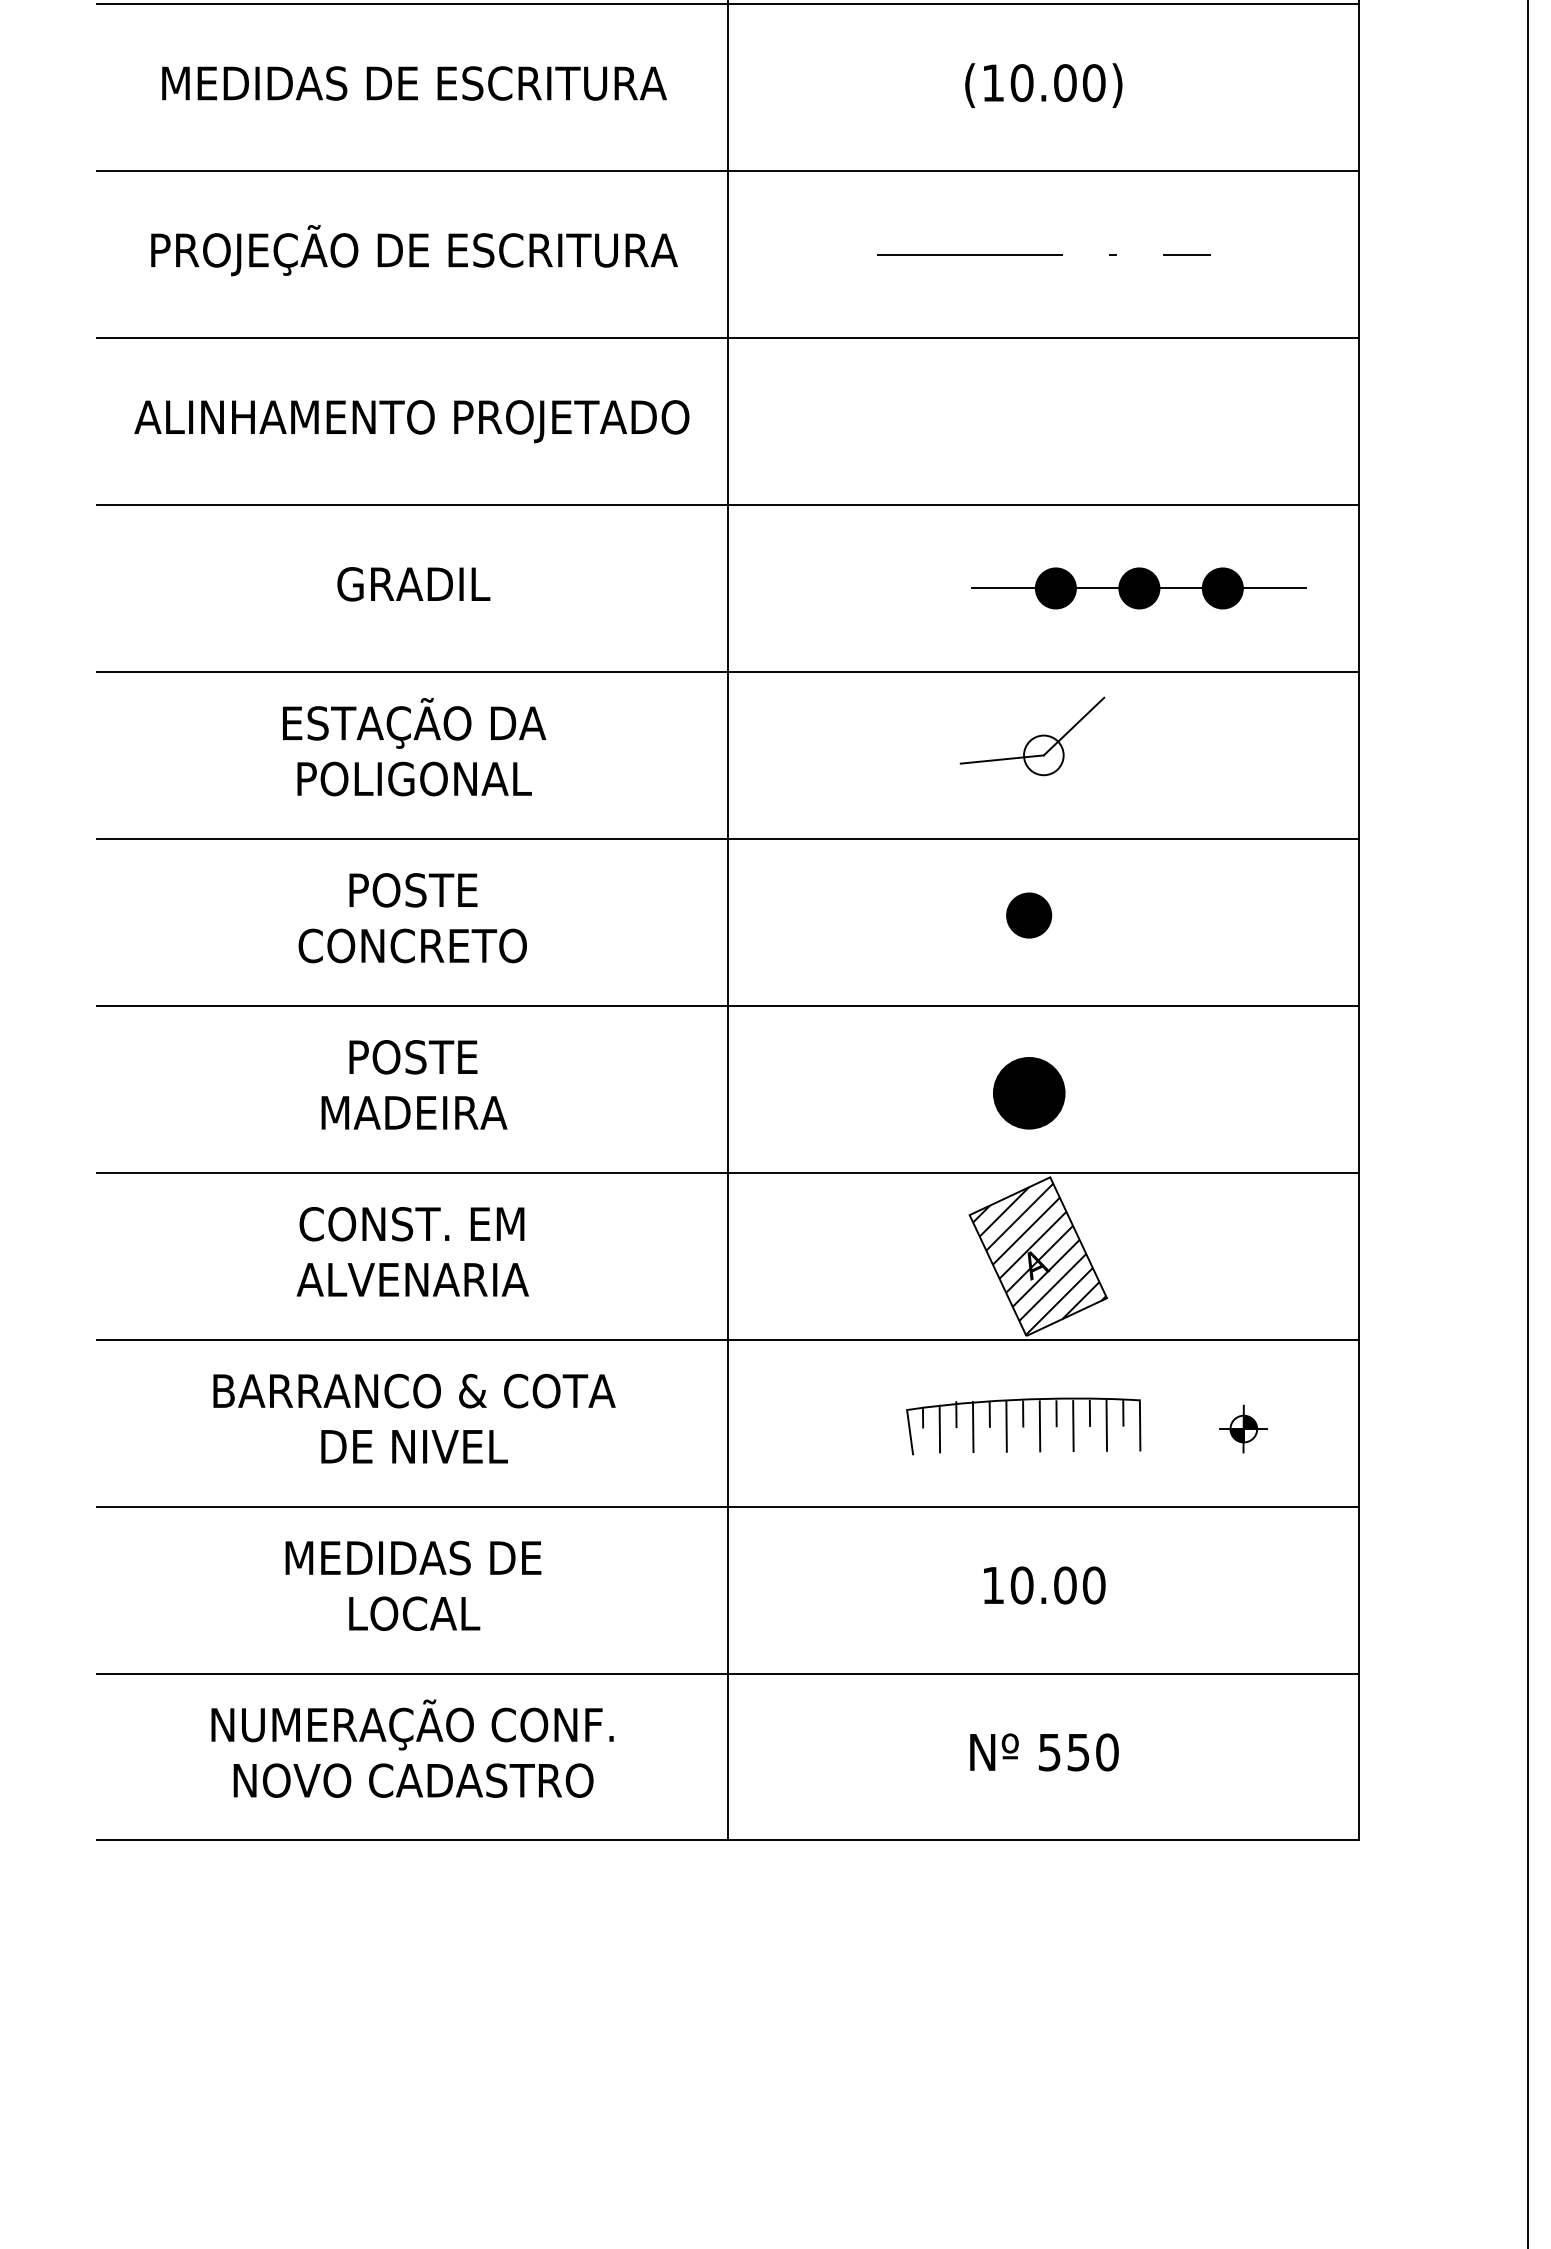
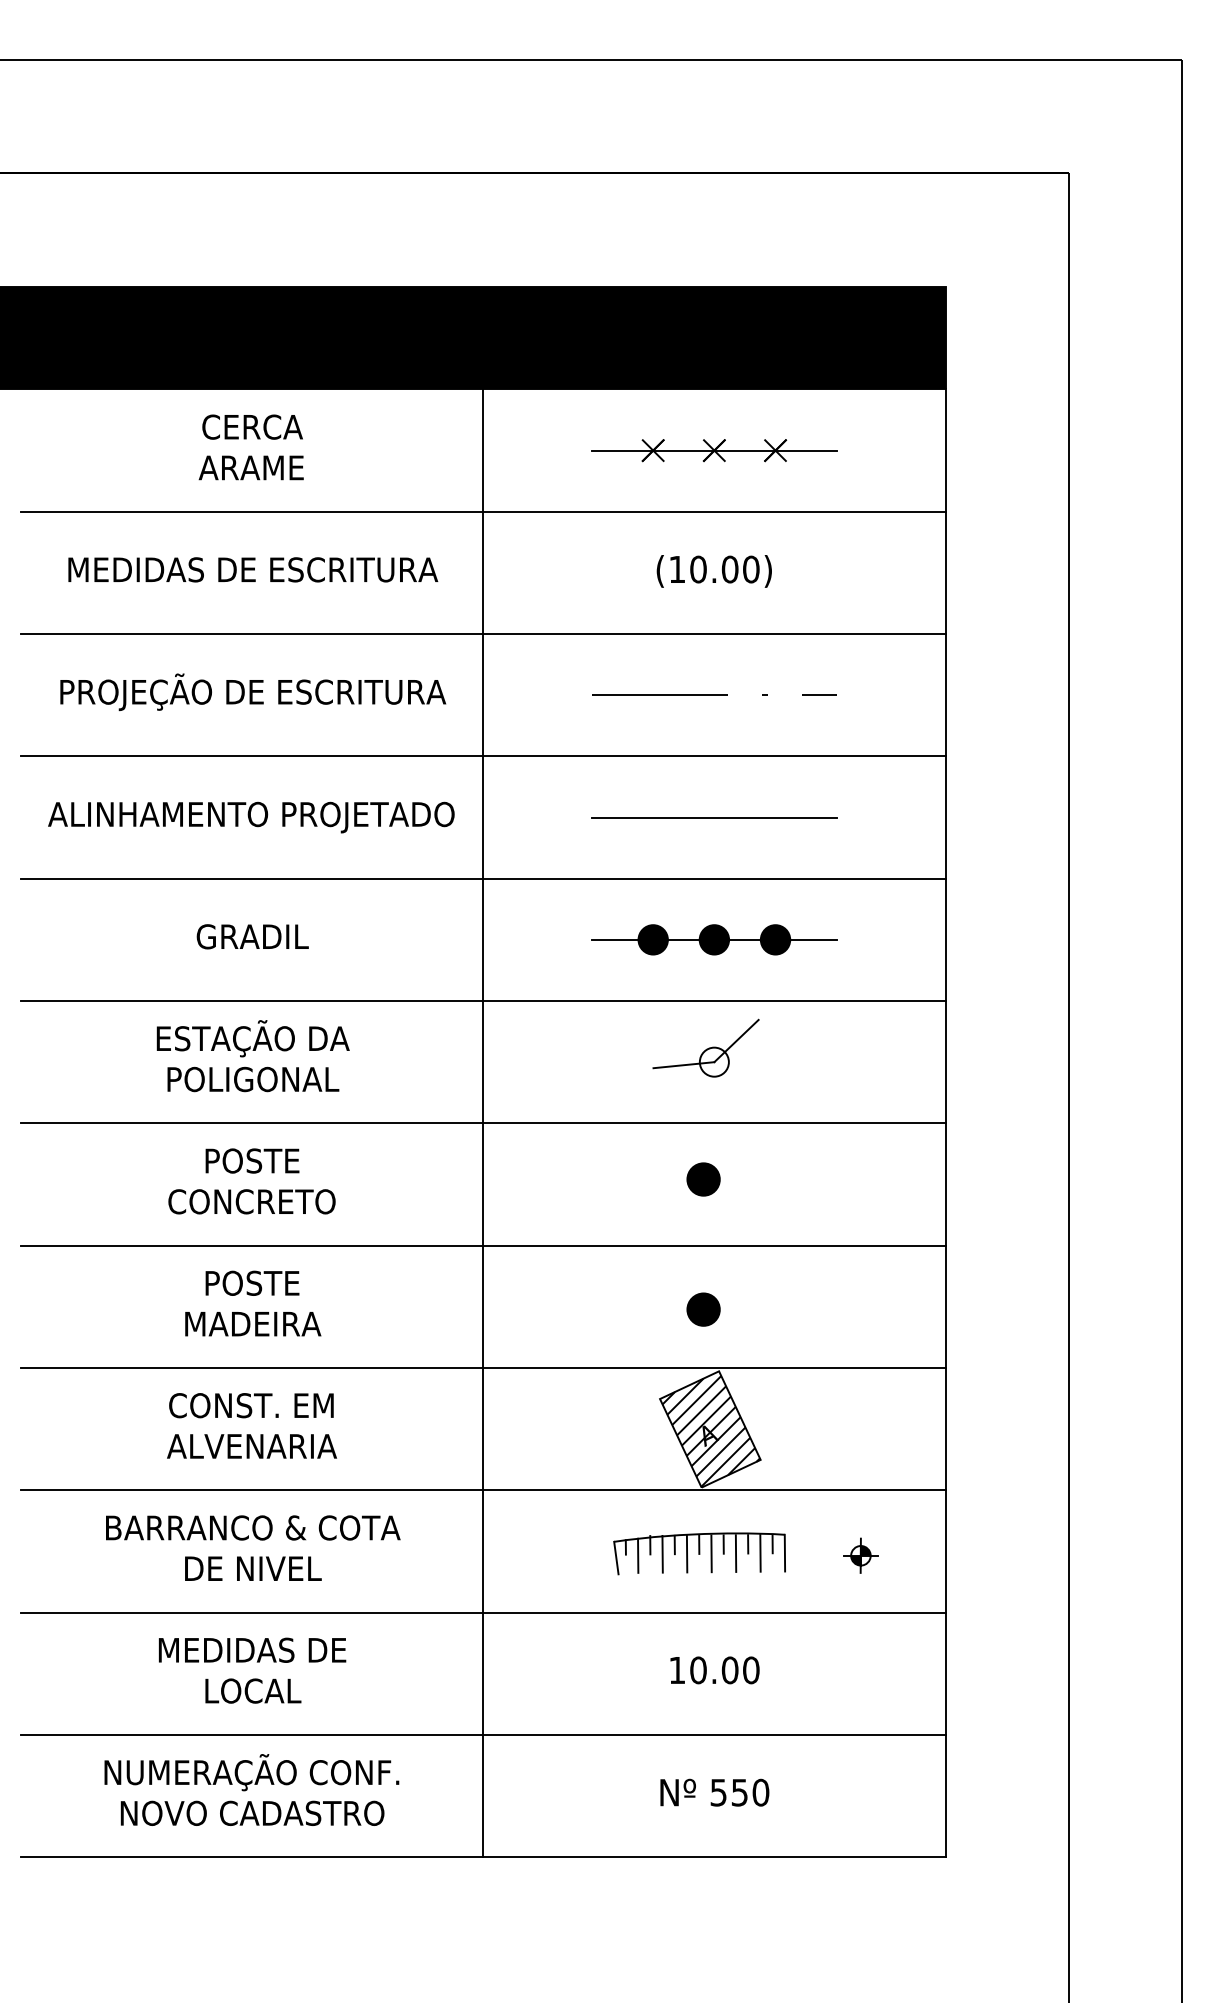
line: (1043, 421) -> (714, 817), added
part: (1139, 587) -> (714, 939), moved
part: (1028, 1092) -> (703, 1309), size x0.62

